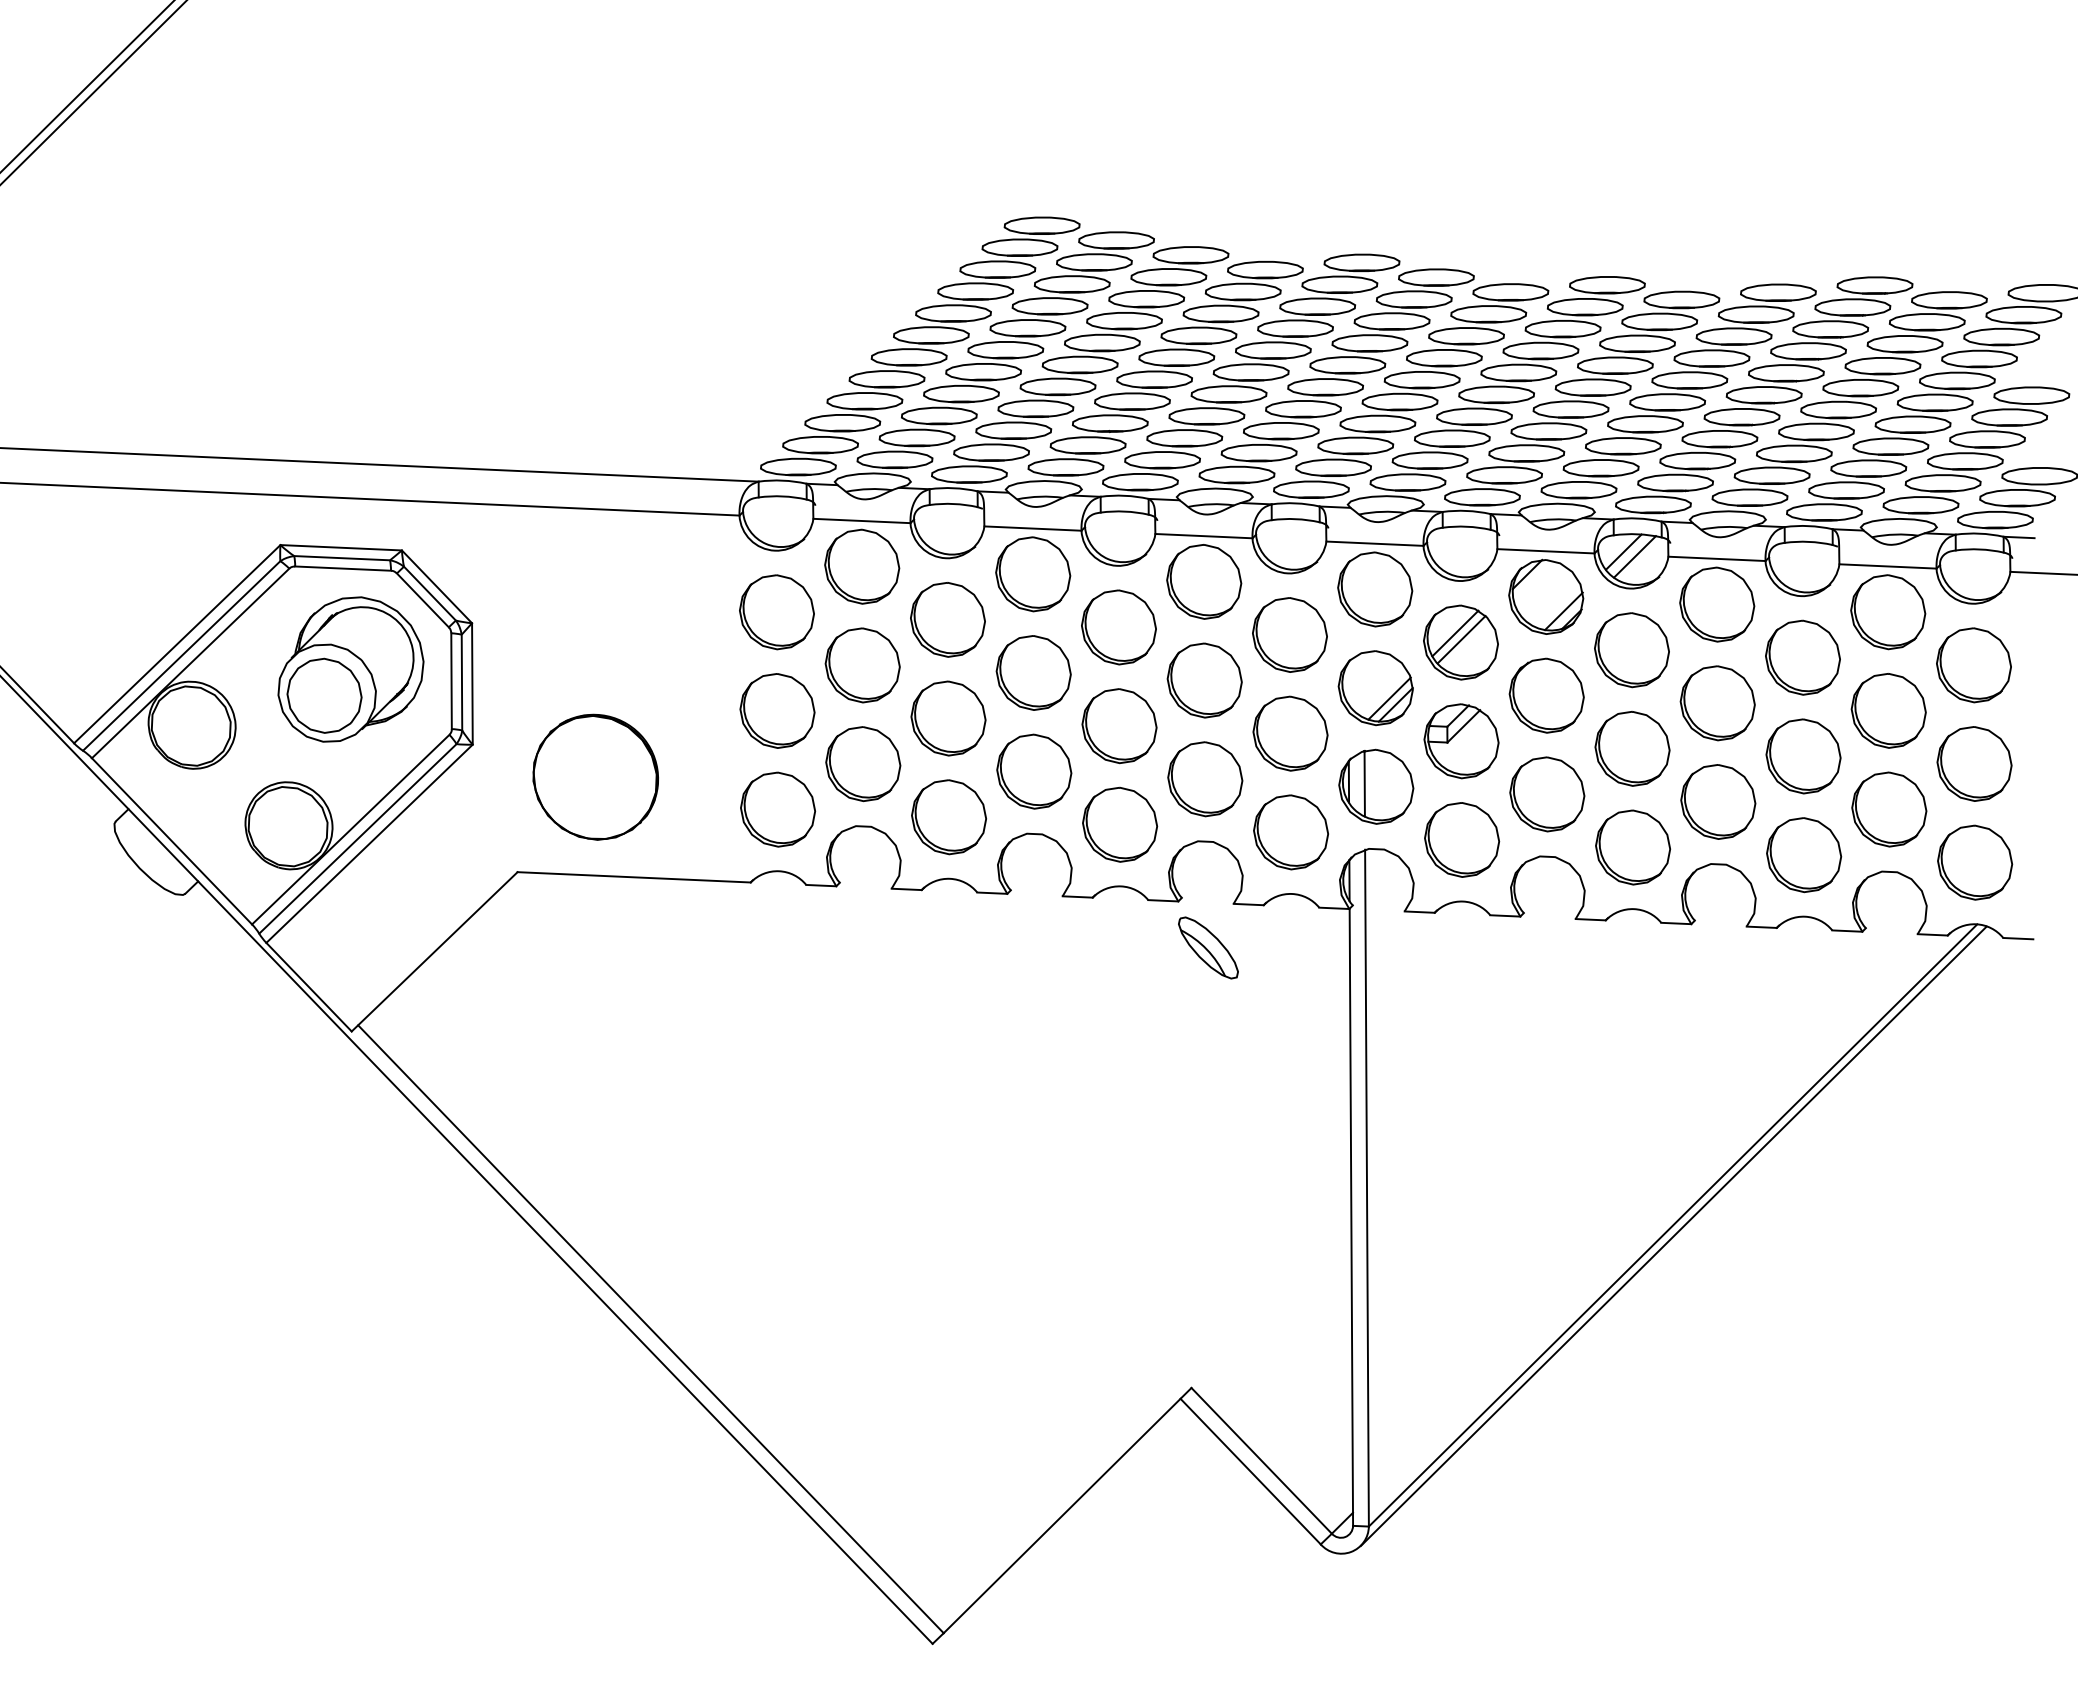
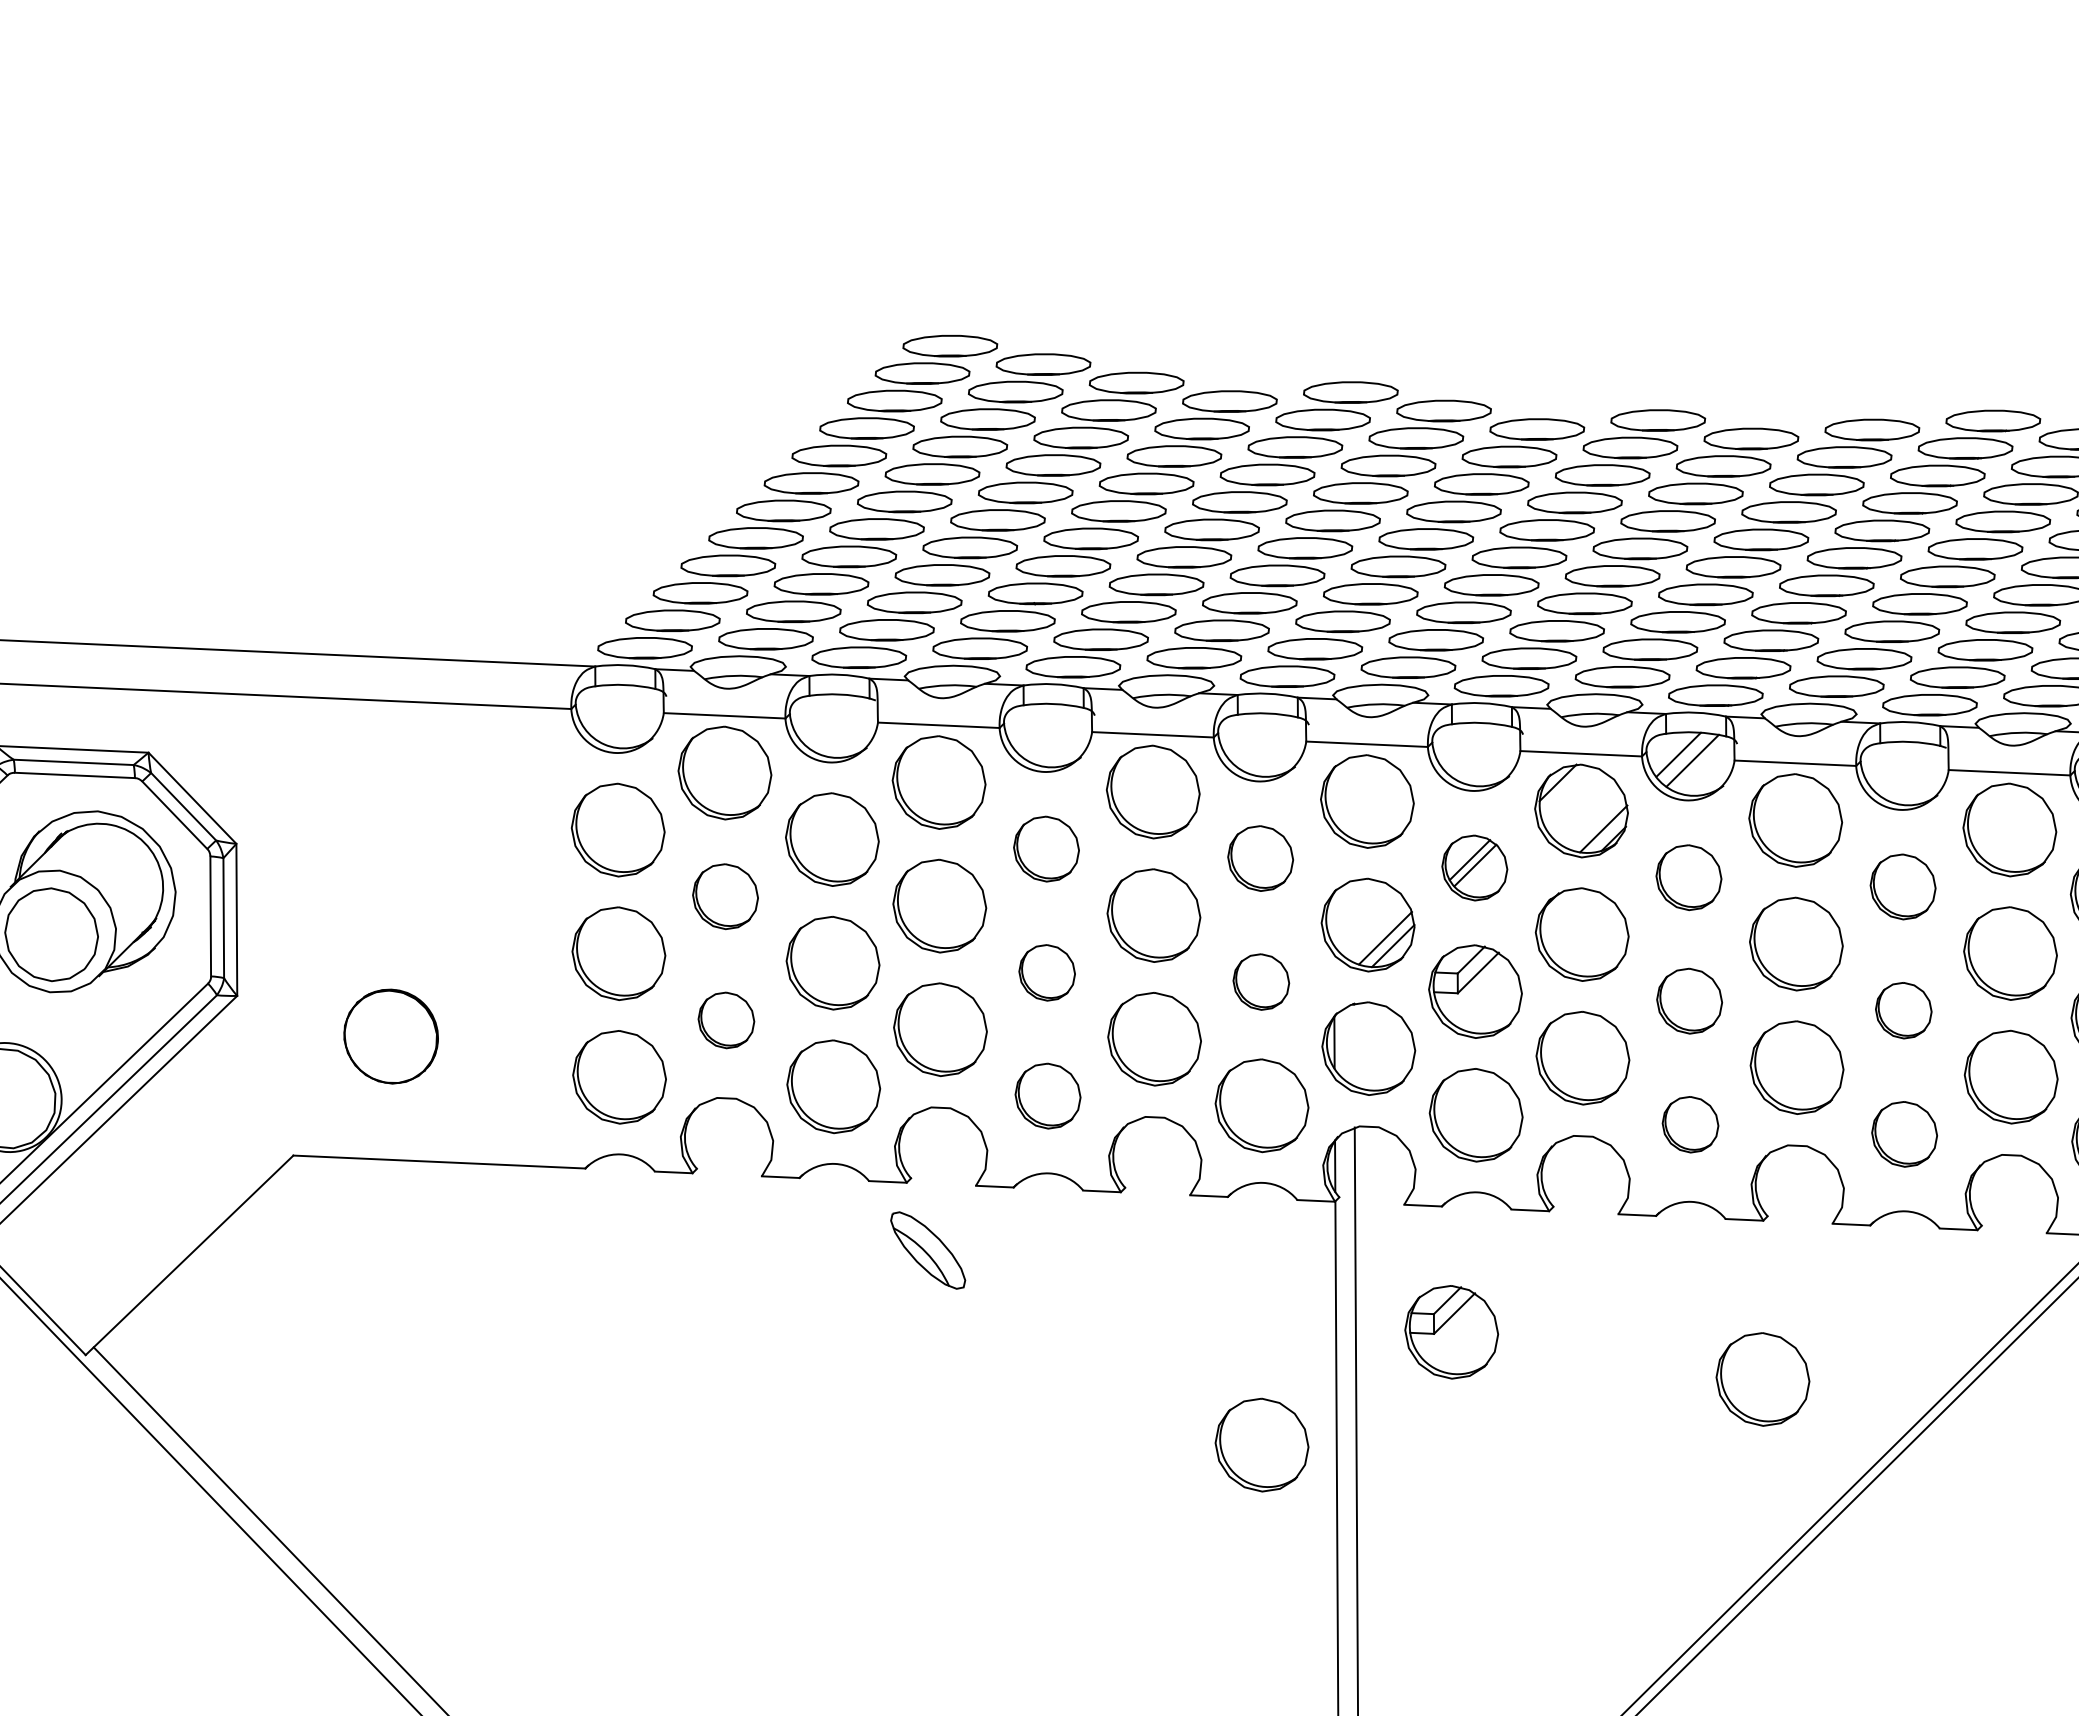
part: (1118, 627) -> (1045, 849), size x0.7
part: (1289, 634) -> (1260, 857), size x0.7
part: (1460, 642) -> (1474, 867), size x0.7
part: (1631, 650) -> (1688, 877), size x0.7
part: (1802, 657) -> (1902, 886), size x0.7
part: (862, 665) -> (725, 896), size x0.7
part: (1119, 726) -> (1047, 973), size x0.6
part: (1290, 733) -> (1261, 981), size x0.6
part: (1632, 748) -> (1689, 1000), size x0.7
part: (1803, 756) -> (1903, 1010), size x0.6
part: (863, 764) -> (726, 1020), size x0.6
part: (595, 776) -> (390, 1035), size x0.6
line: (1364, 783) -> (1353, 1044), removed
part: (1120, 824) -> (1048, 1095), size x0.7
part: (1633, 847) -> (1690, 1124), size x0.6
part: (1804, 855) -> (1905, 1134), size x0.7
part: (1208, 947) -> (928, 1249), moved
part: (1442, 1013) -> (1451, 1332), added
part: (1691, 1050) -> (1763, 1378), added
part: (1290, 1103) -> (1261, 1445), added

